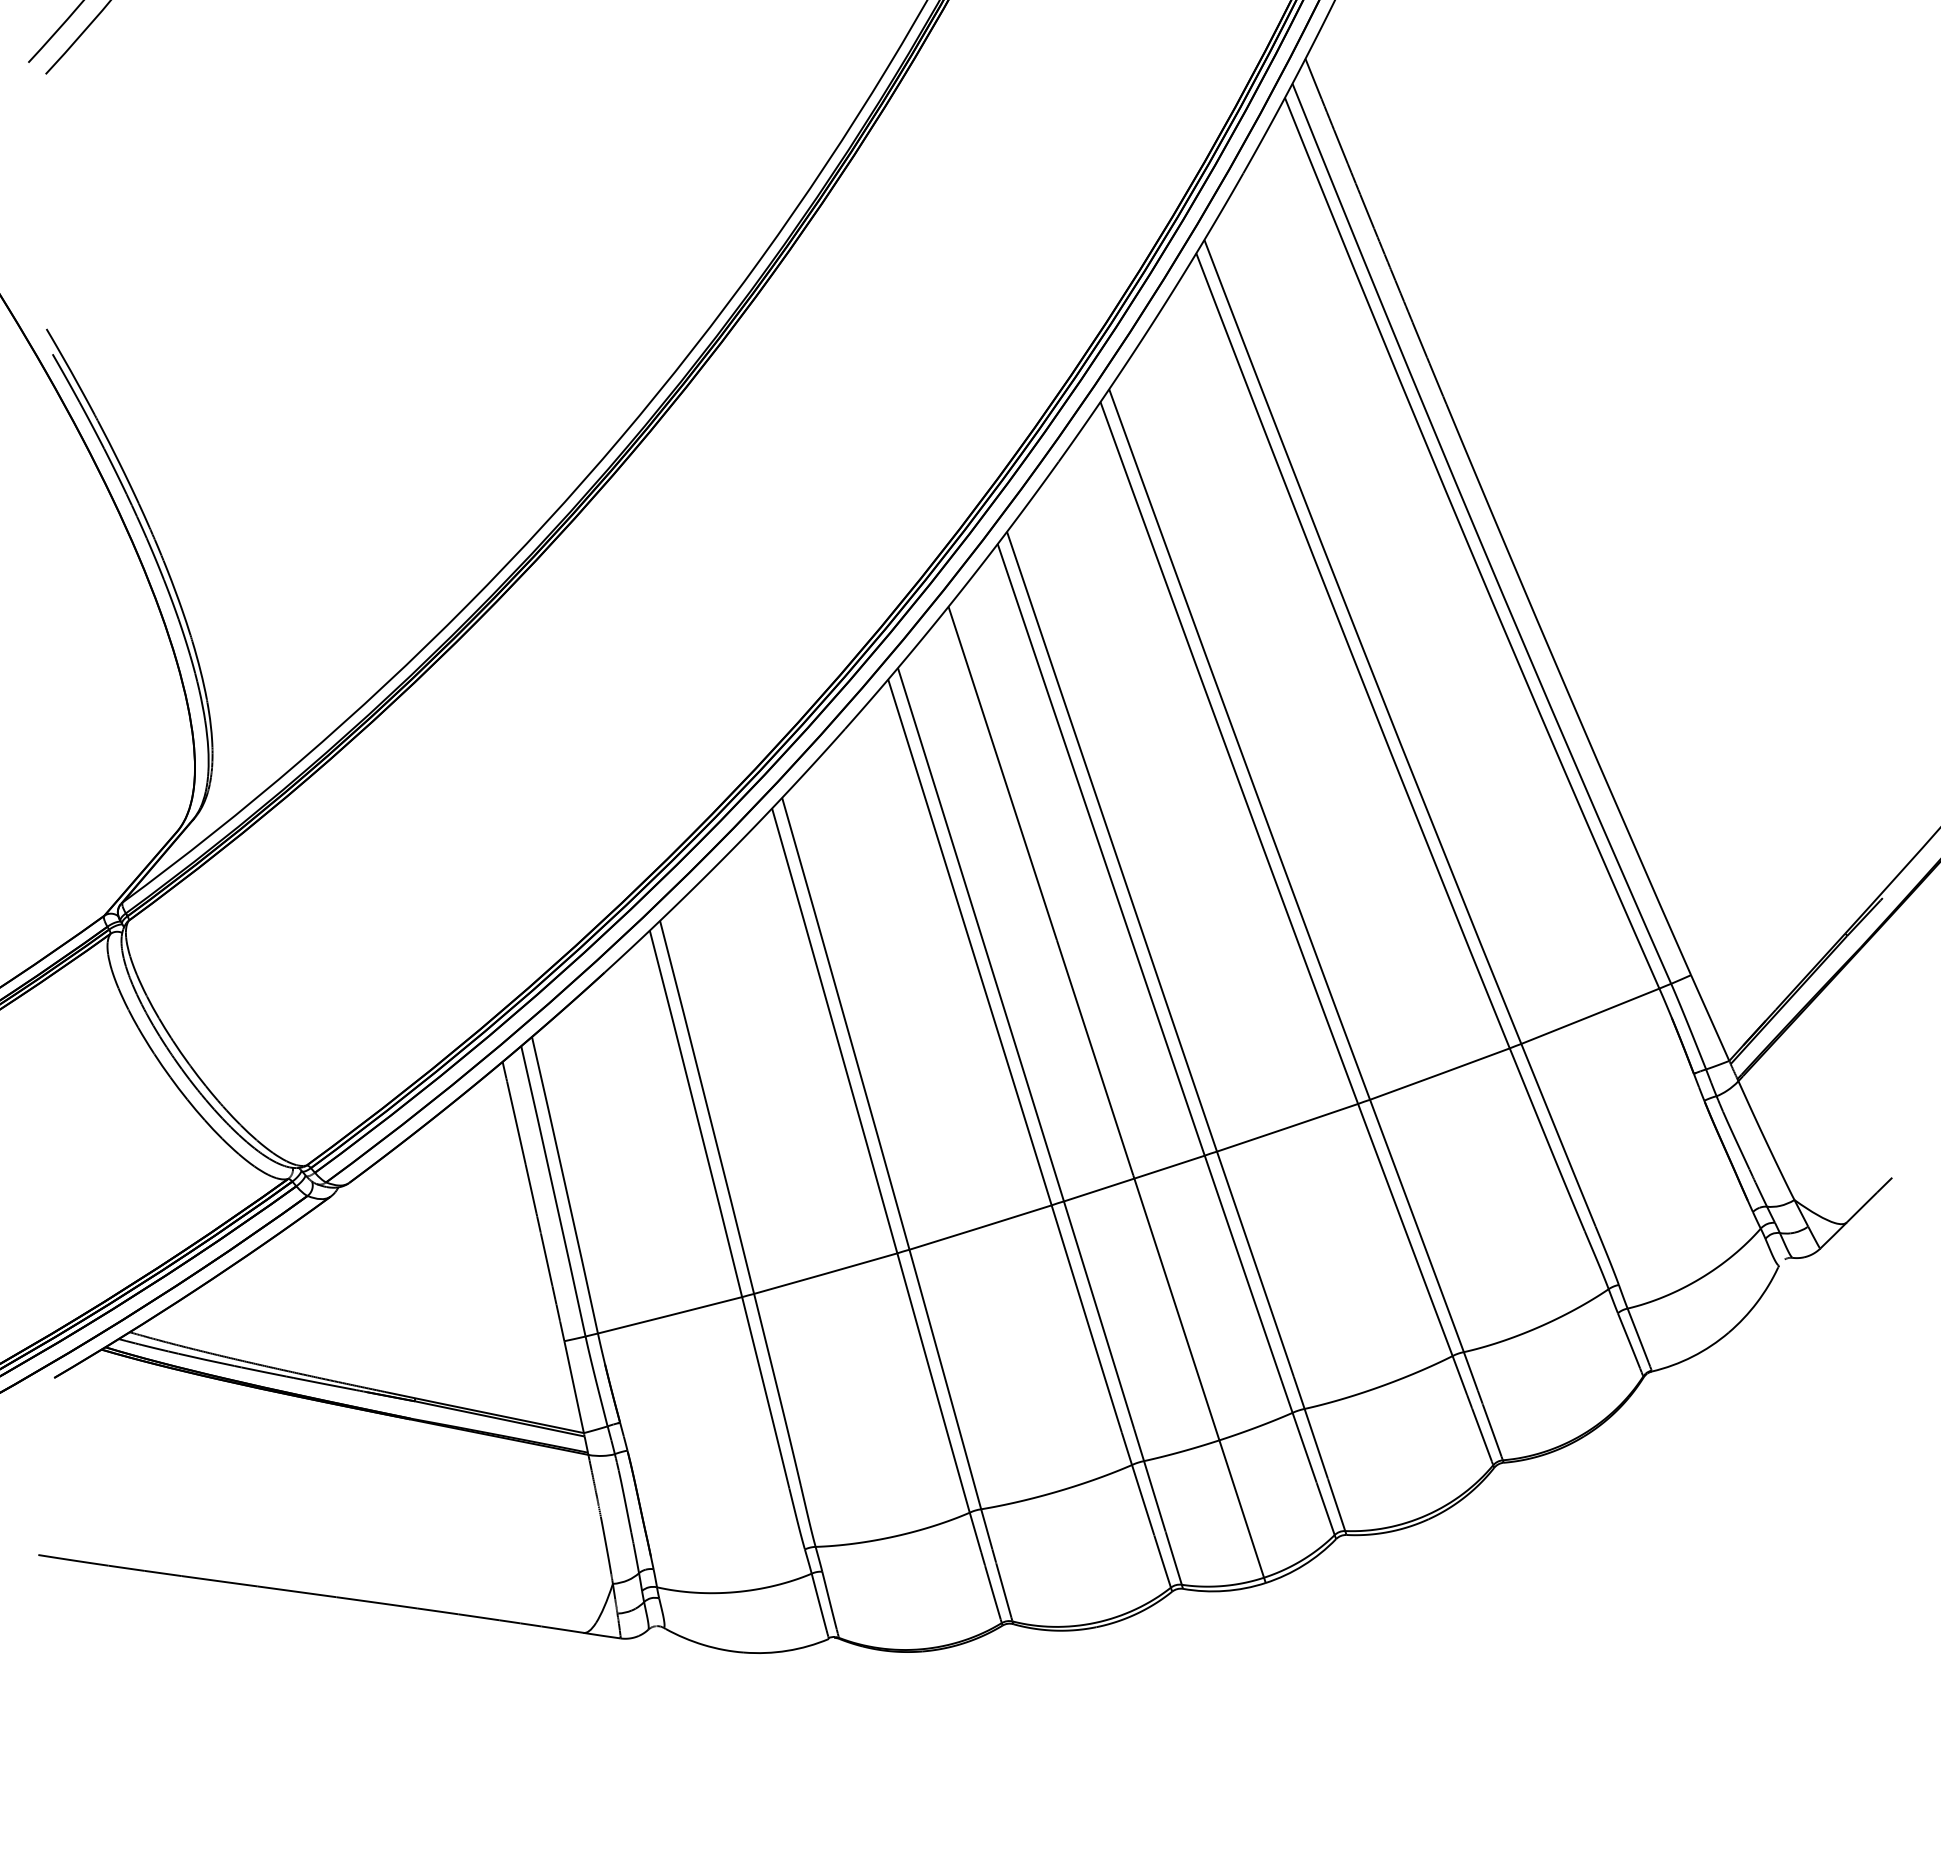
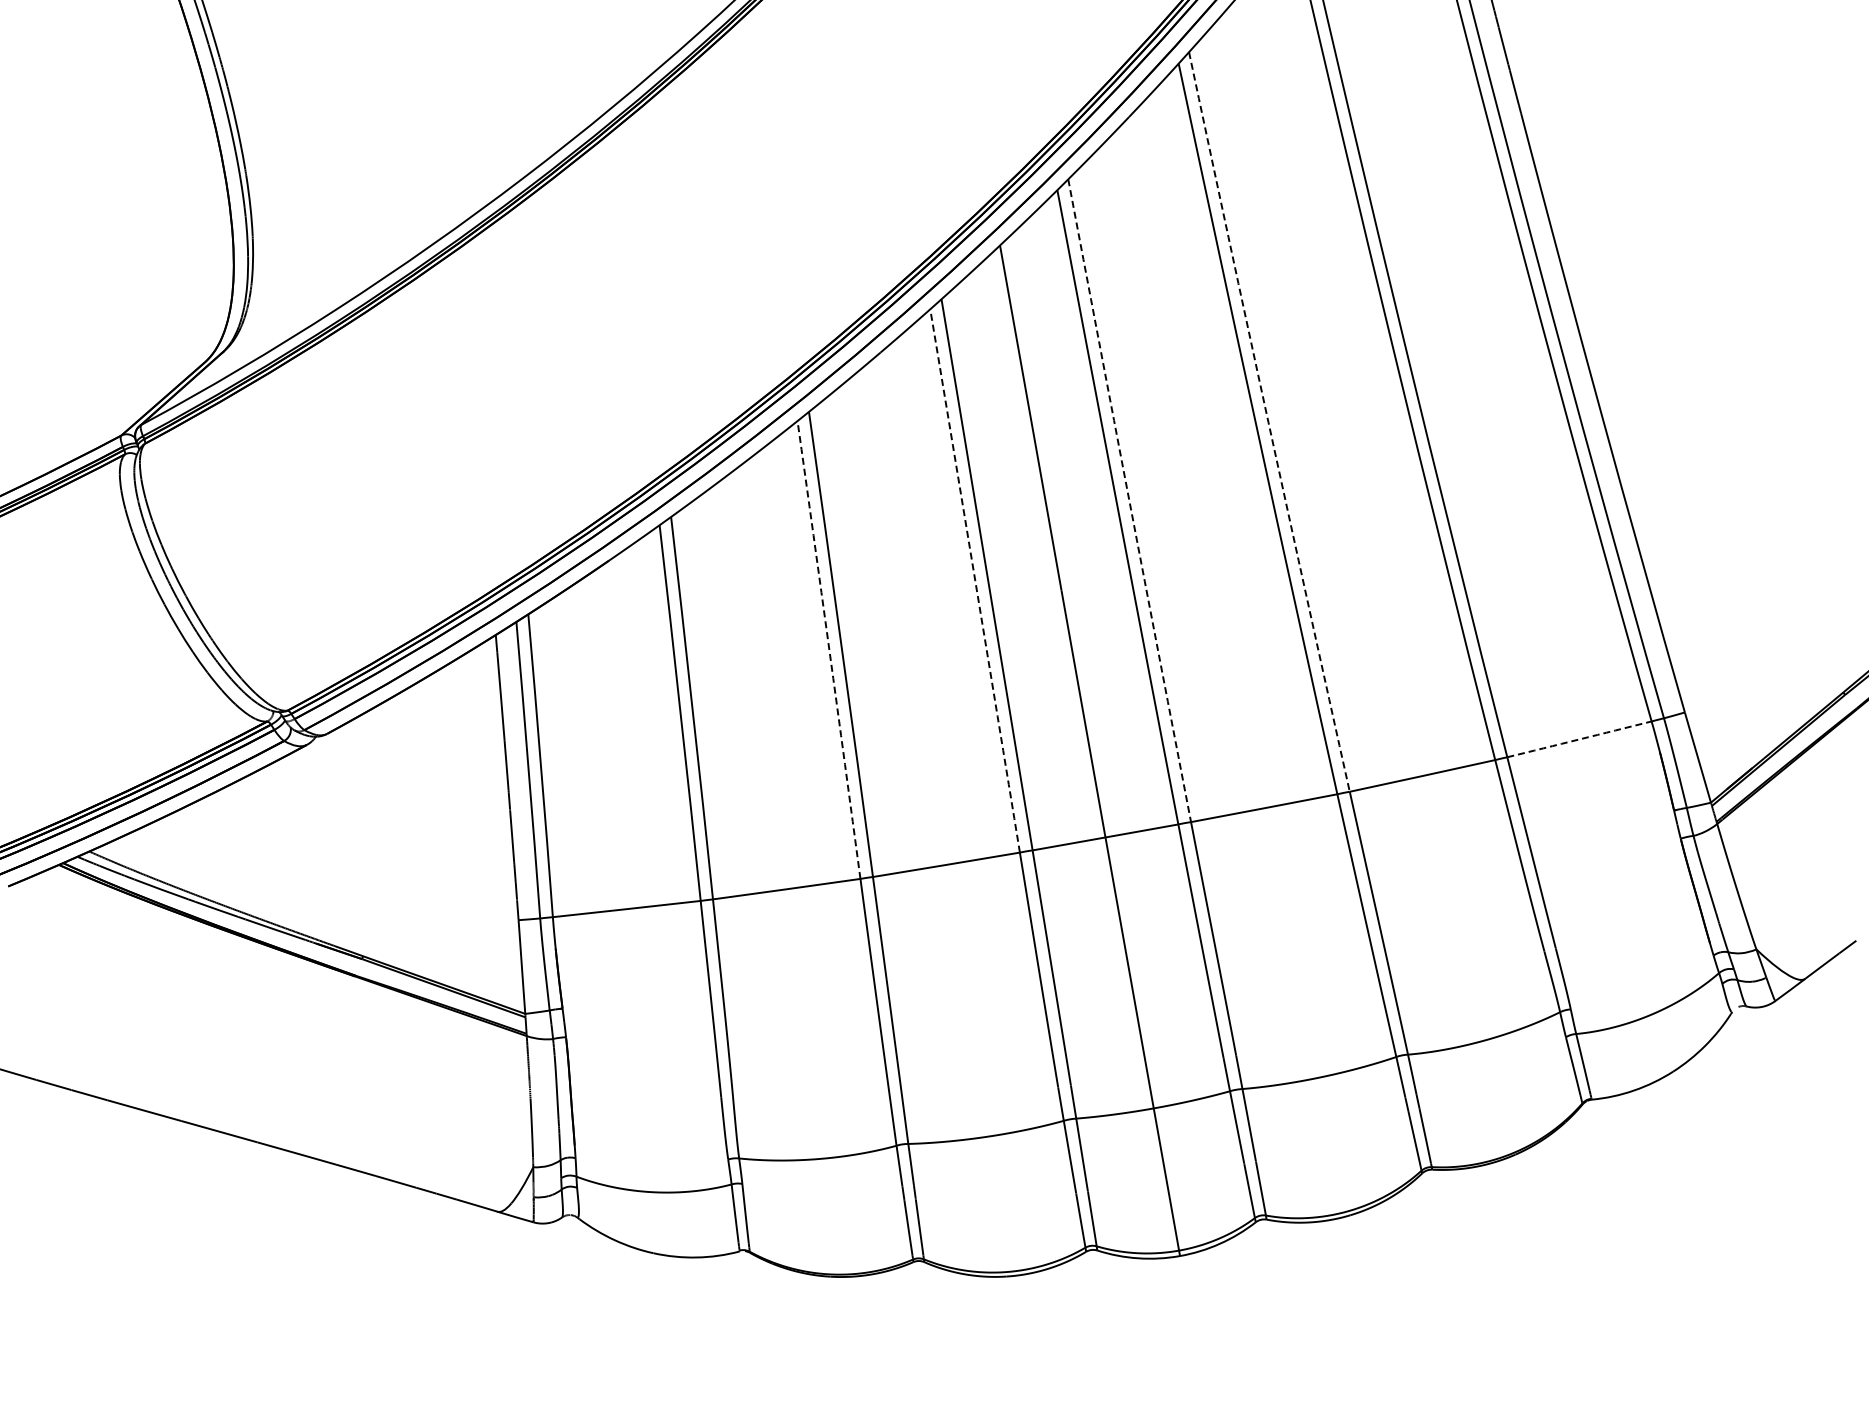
arc: (1238, 744) -> (1268, 421), solid -> dashed
arc: (1111, 841) -> (1129, 500), solid -> dashed
arc: (970, 942) -> (975, 581), solid -> dashed
arc: (1590, 1016) -> (1579, 739), solid -> dashed
arc: (835, 1030) -> (829, 649), solid -> dashed

